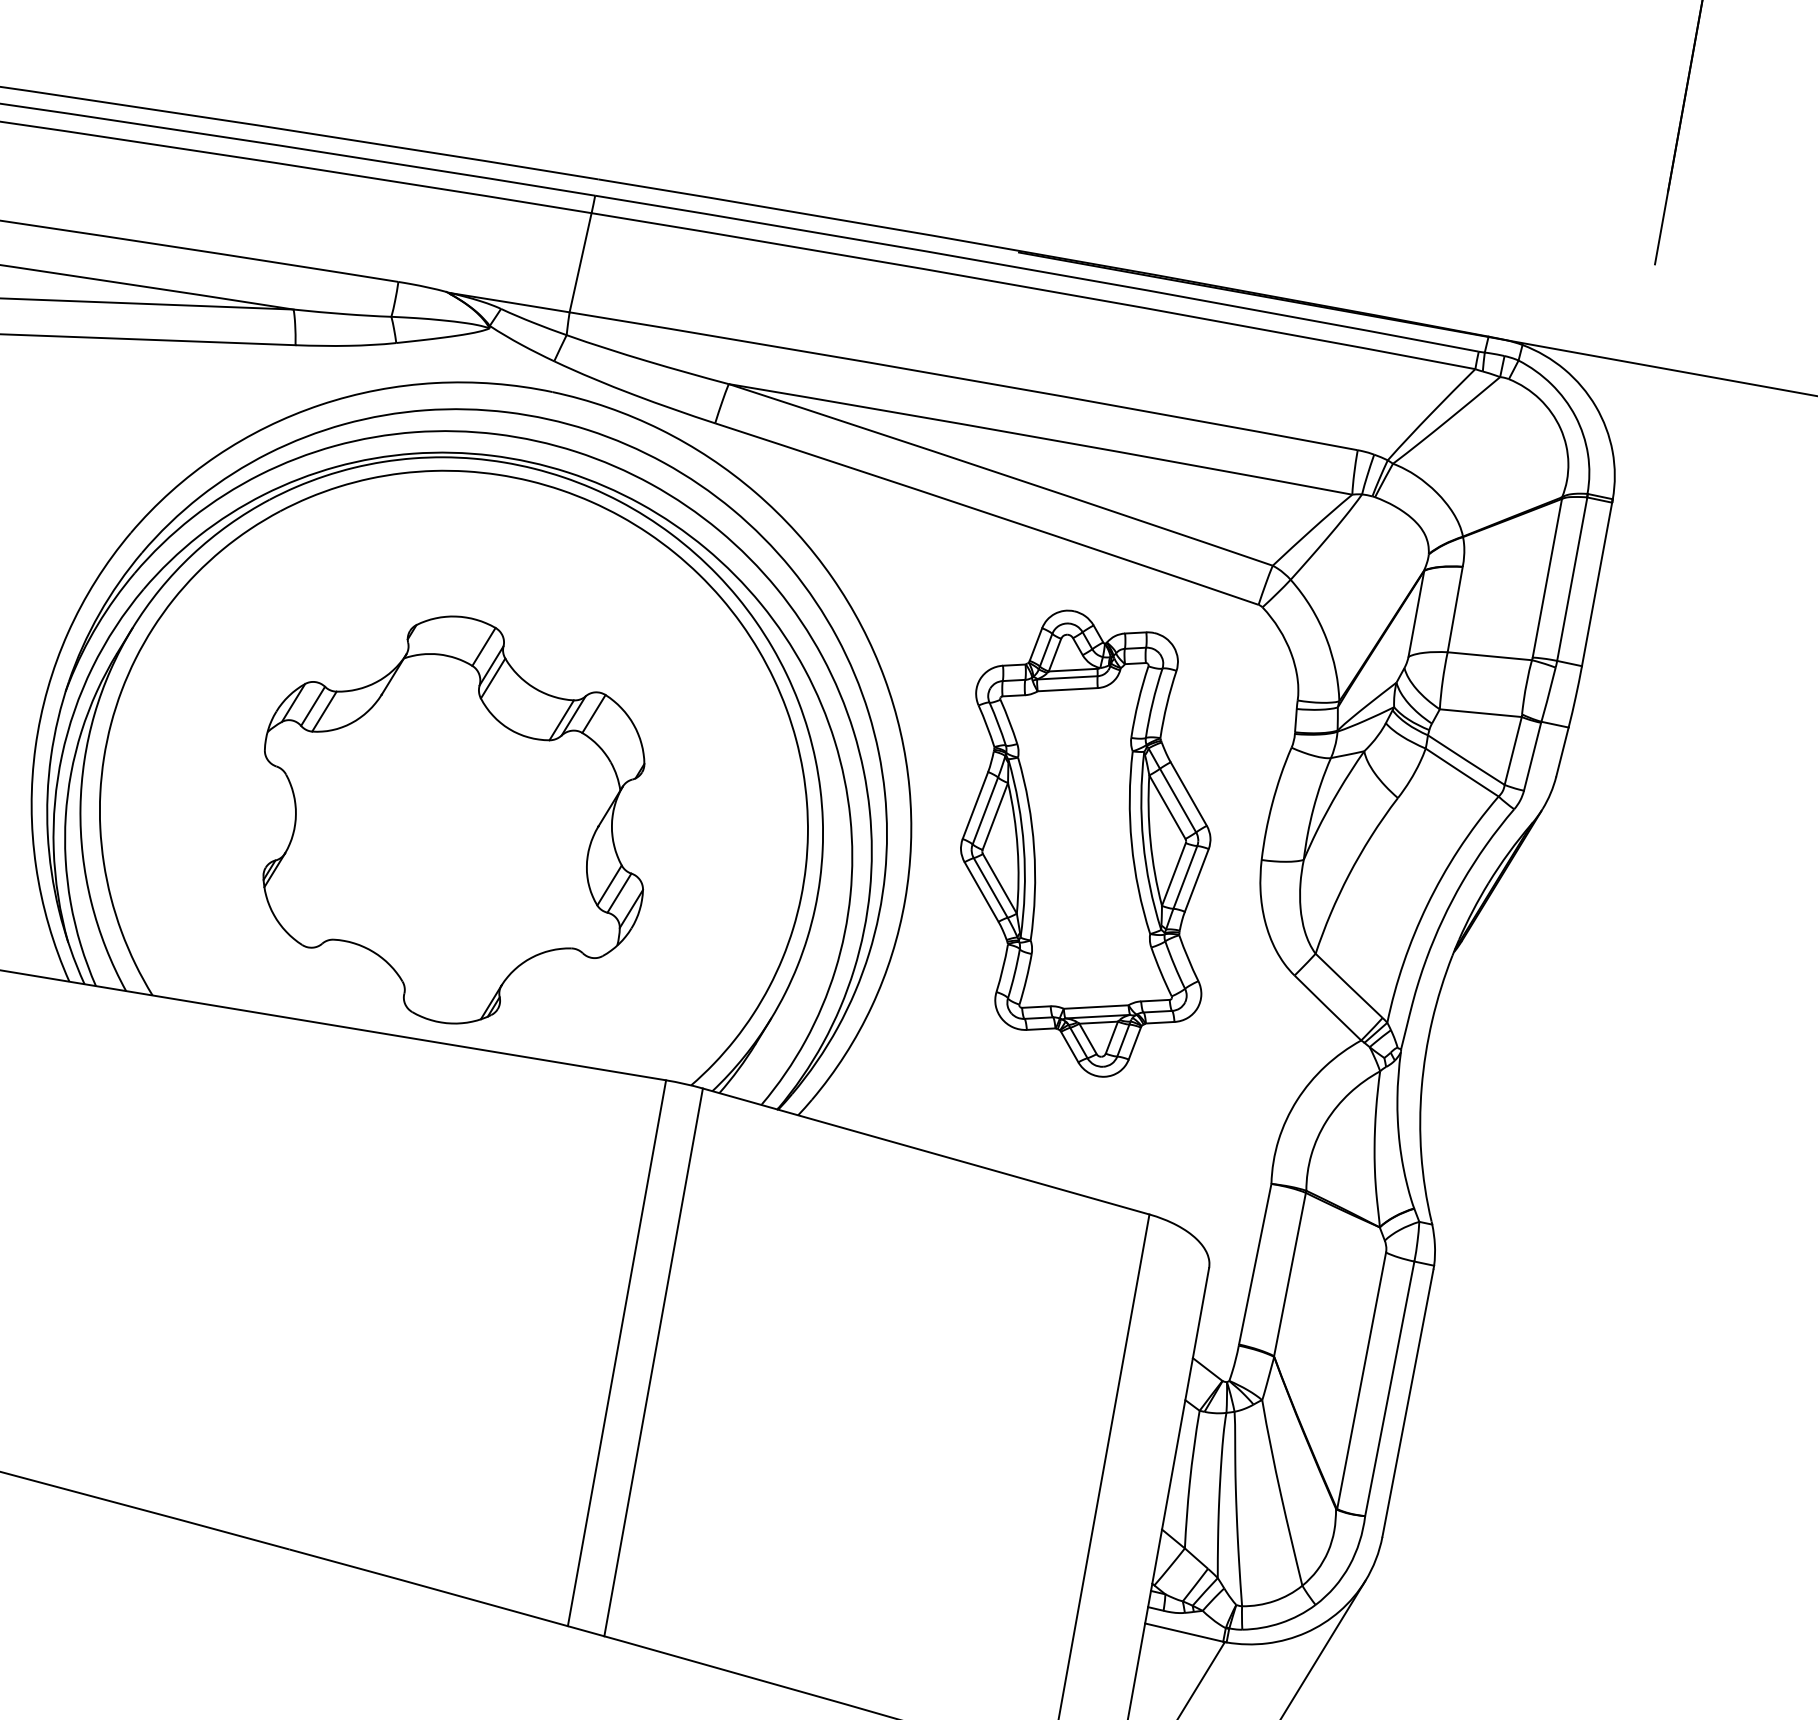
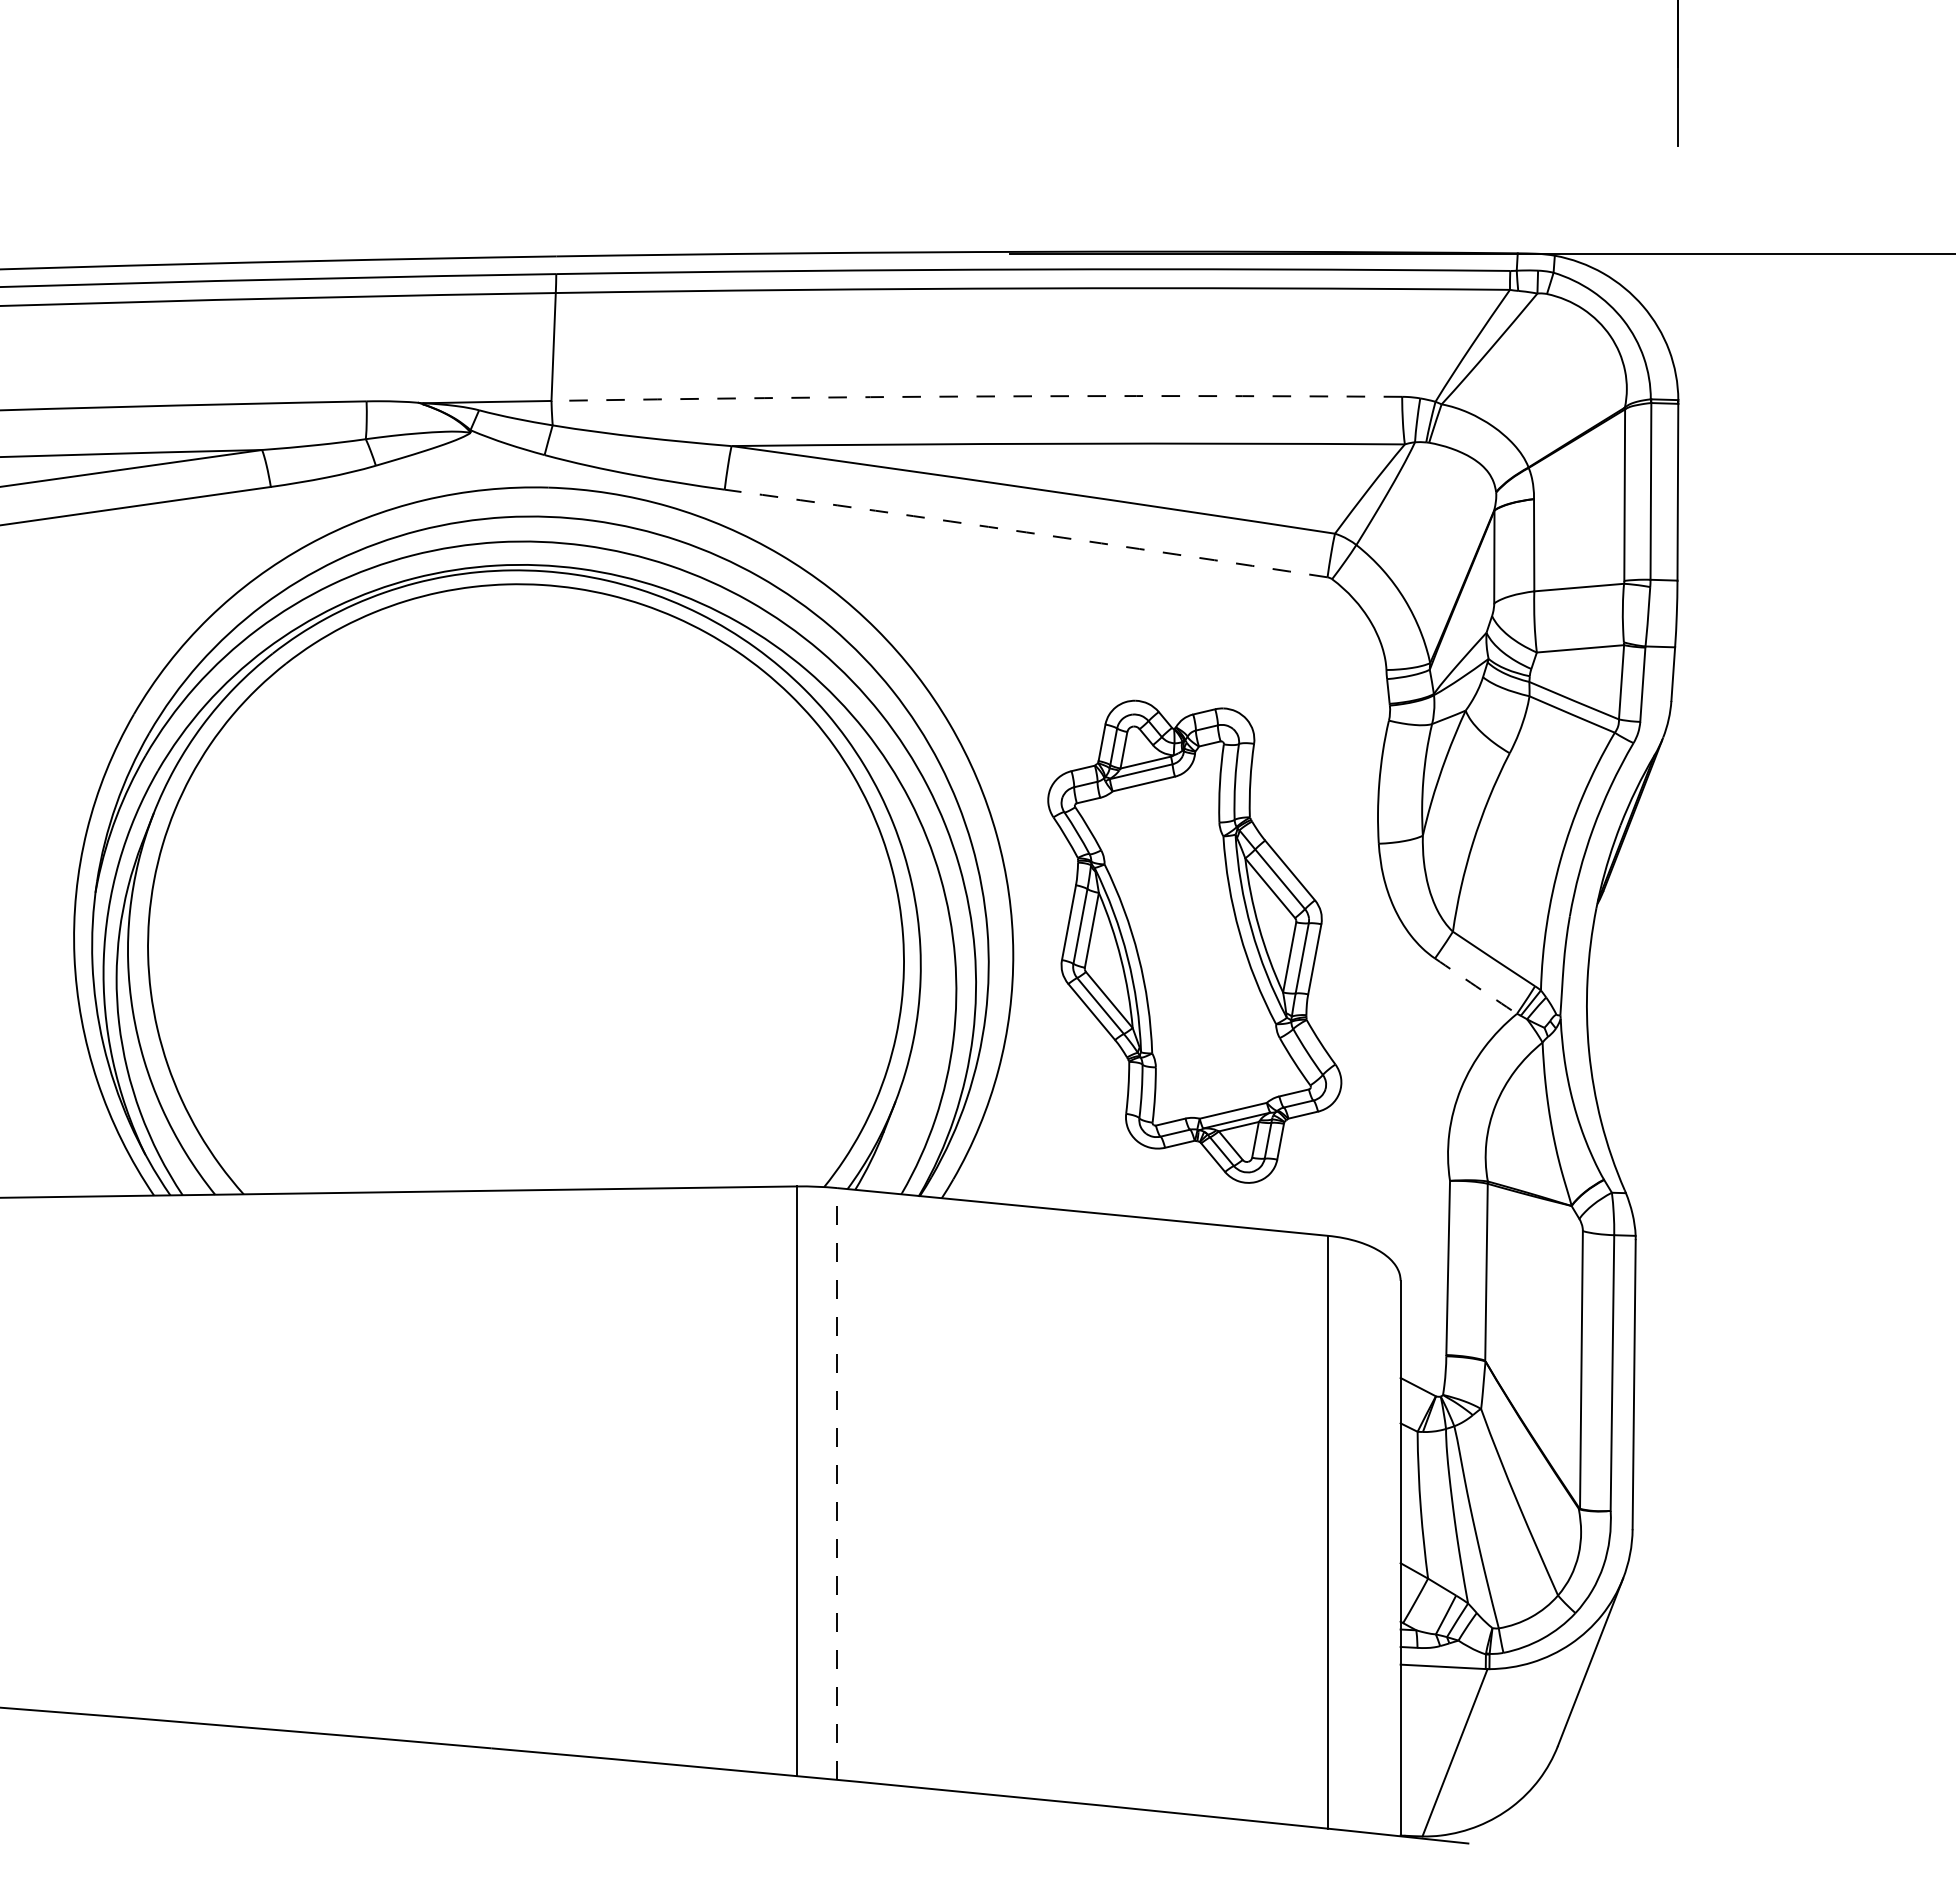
arc: (963, 379) -> (976, 396), solid -> dashed
arc: (987, 513) -> (1026, 532), solid -> dashed
part: (453, 819) -> (525, 953), removed
part: (1088, 843) -> (1194, 941), moved
arc: (1327, 1008) -> (1475, 986), solid -> dashed
line: (654, 1362) -> (837, 1483), solid -> dashed

